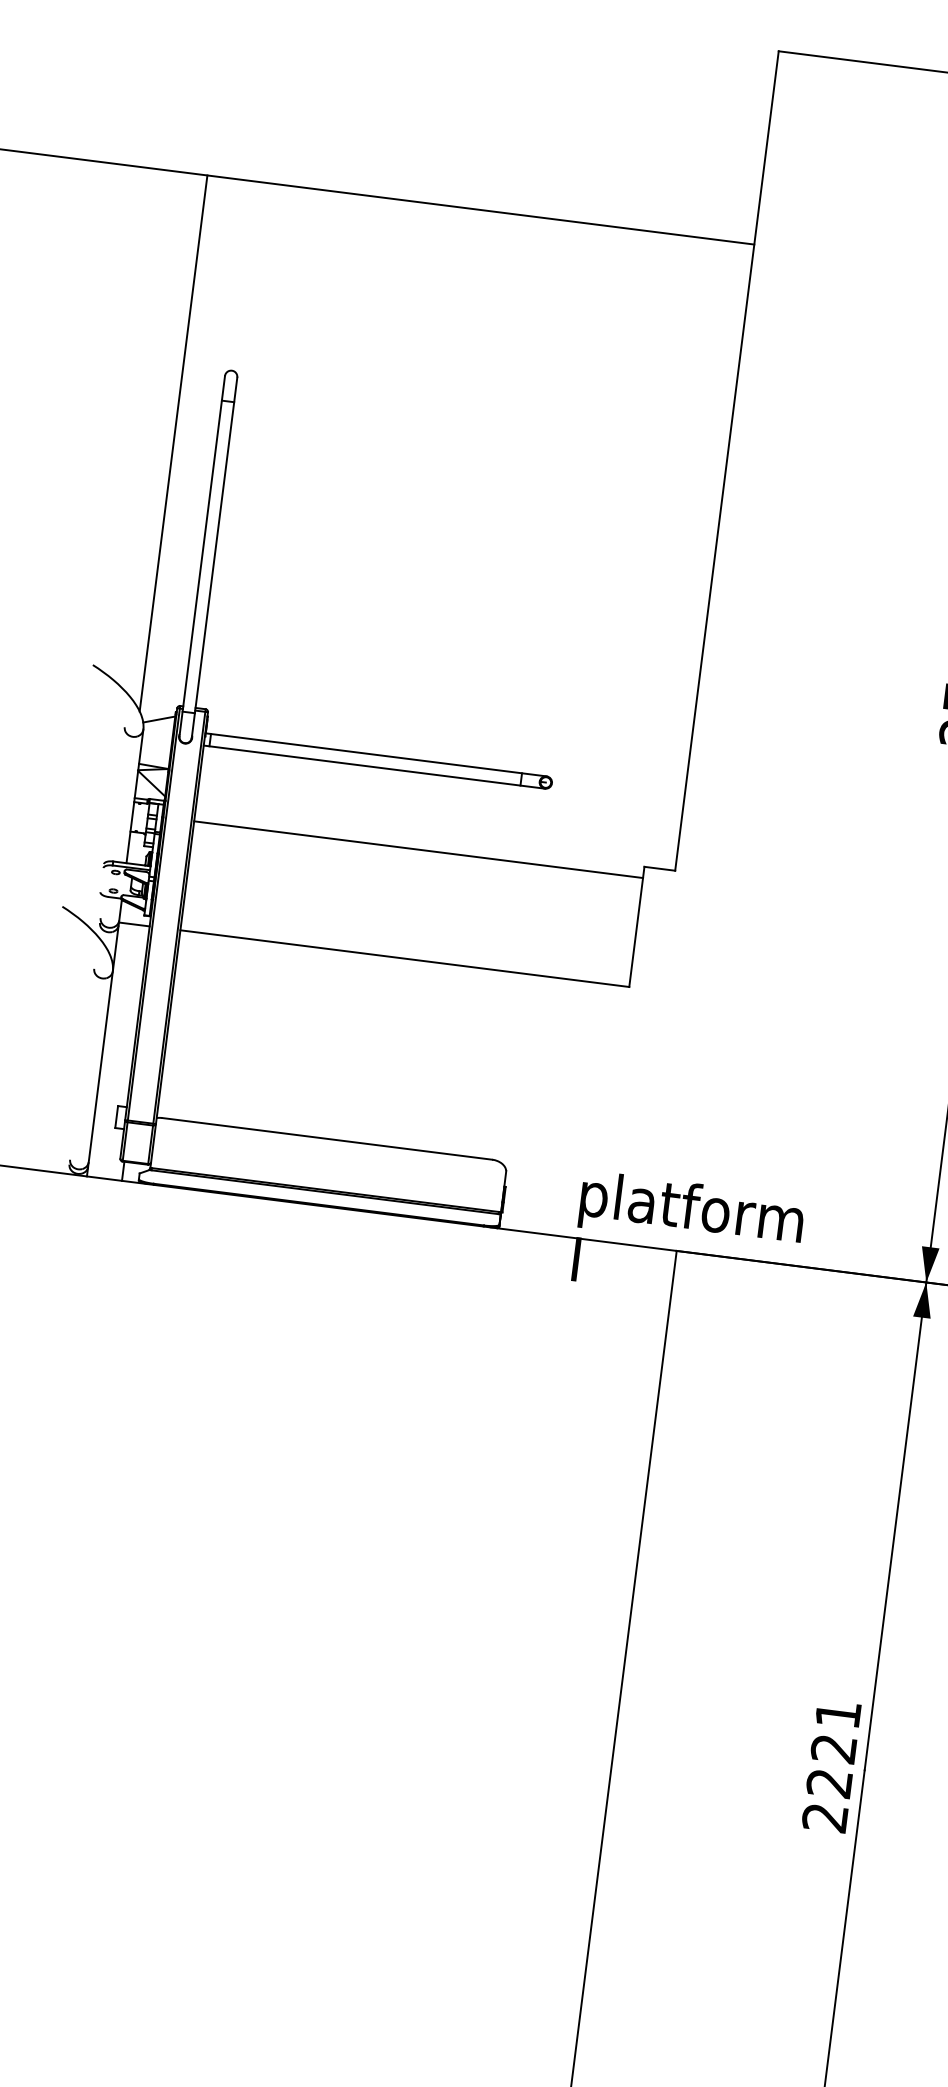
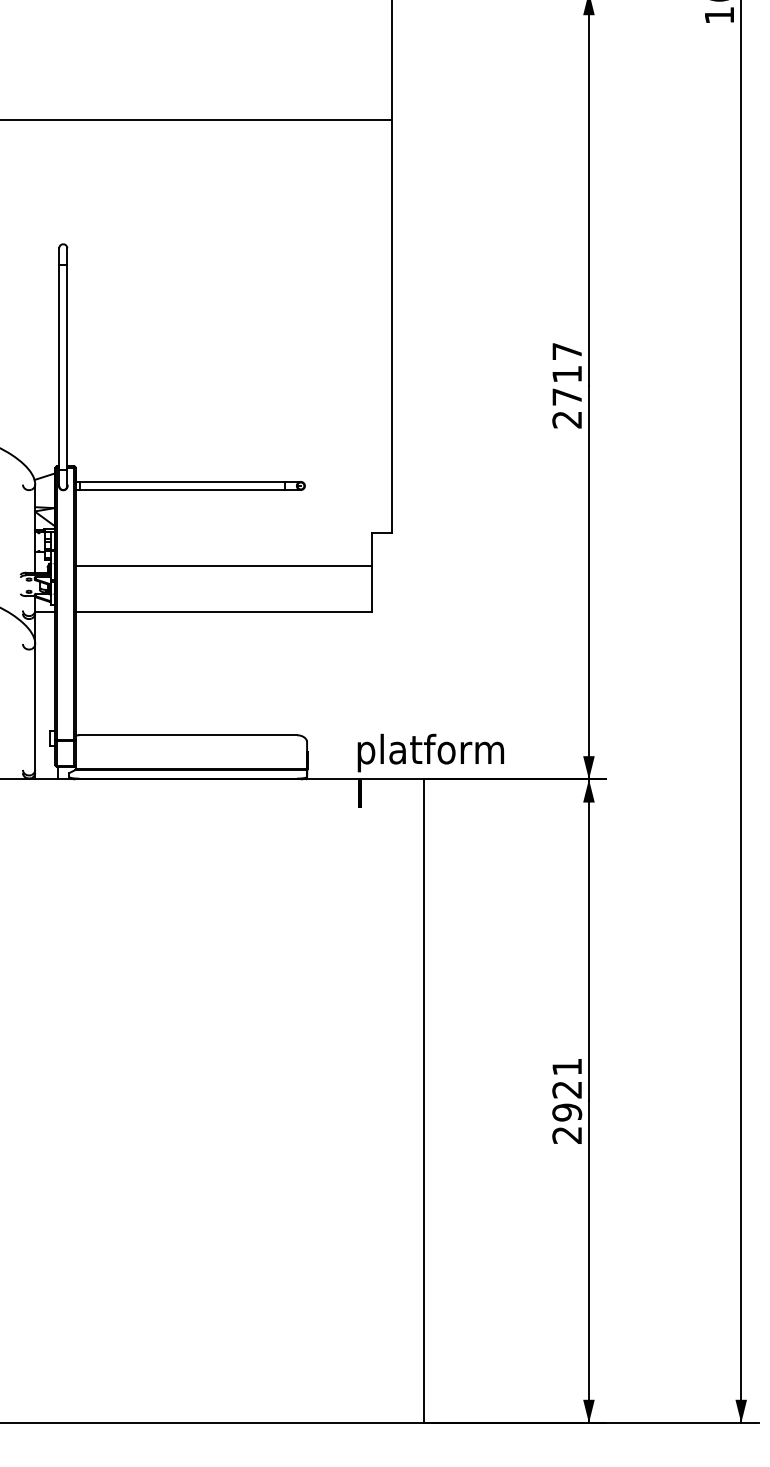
line: (173, 443) -> (31, 296), removed
line: (418, 848) -> (223, 565), moved
text: (829, 1783) -> (567, 1112), 2221 -> 2921

